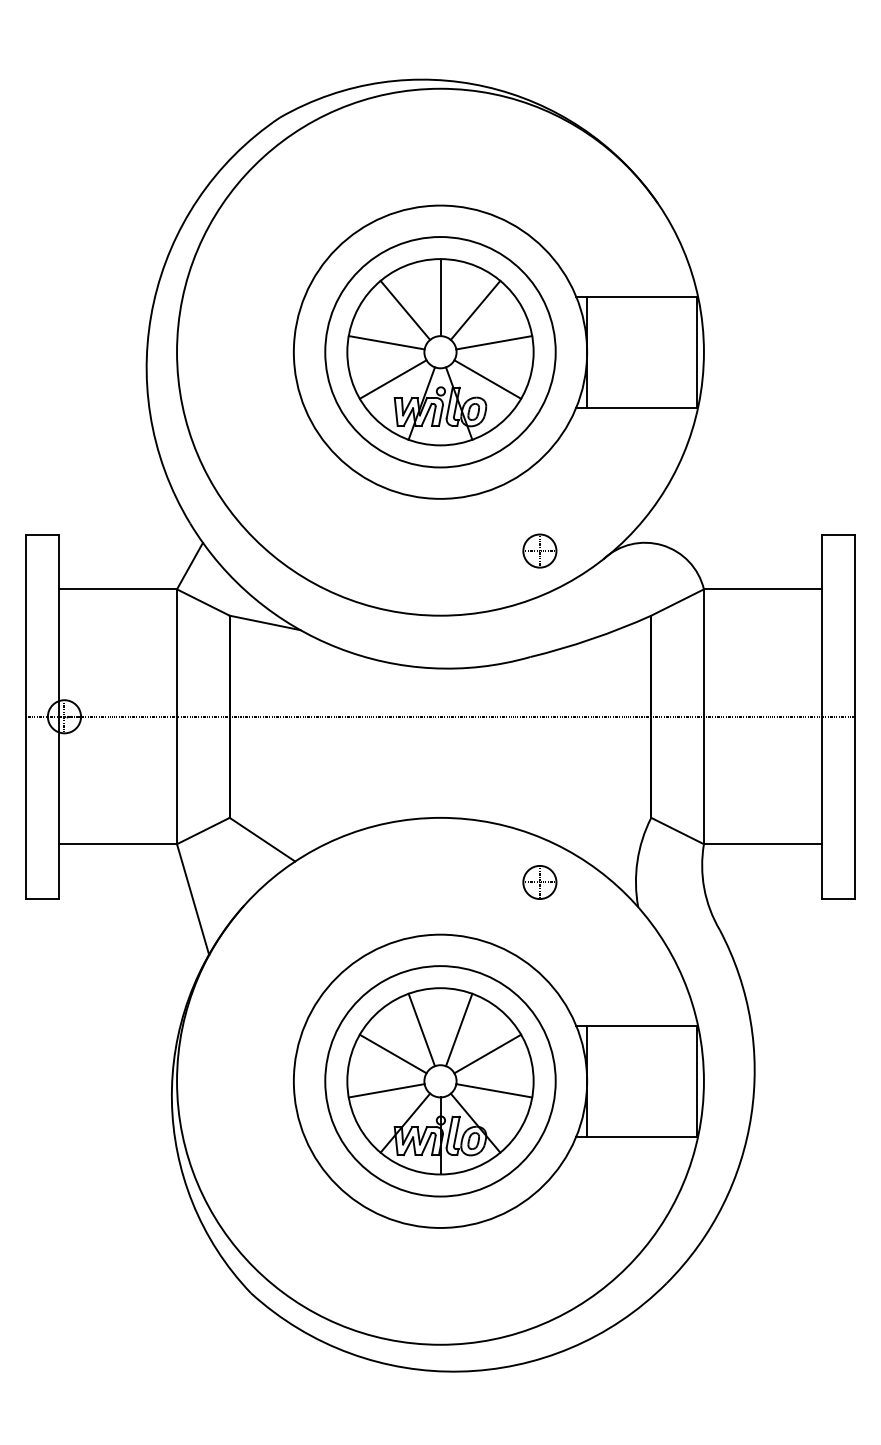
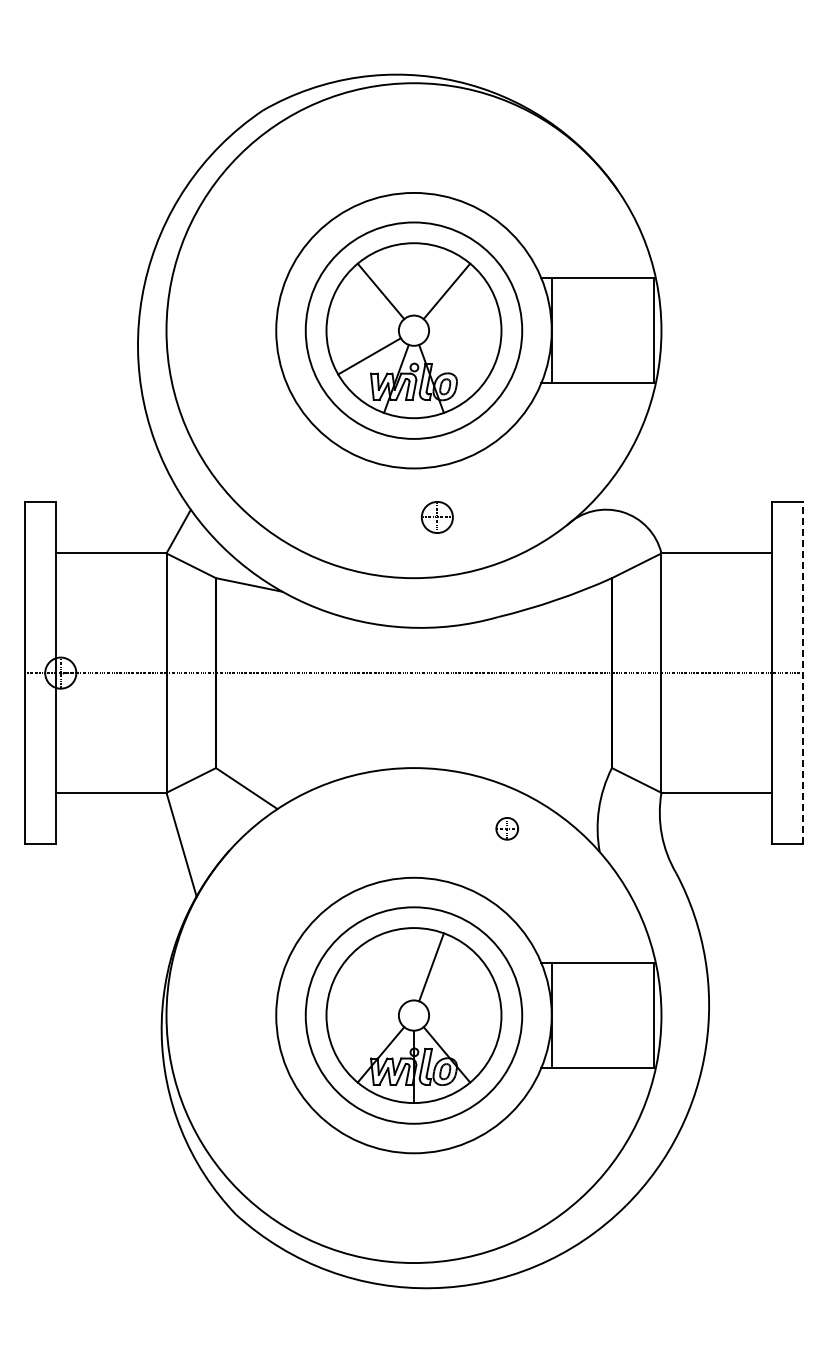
line: (441, 297) -> (414, 279), removed
line: (386, 342) -> (363, 321), removed
line: (494, 342) -> (464, 321), removed
line: (487, 379) -> (458, 356), removed
part: (538, 551) -> (436, 517), moved
line: (855, 716) -> (803, 672), solid -> dashed
part: (538, 882) -> (506, 828), size x0.7
line: (421, 1030) -> (396, 967), removed
line: (393, 1053) -> (369, 989), removed
line: (487, 1053) -> (458, 989), removed
line: (386, 1090) -> (363, 1024), removed
line: (494, 1090) -> (464, 1024), removed

